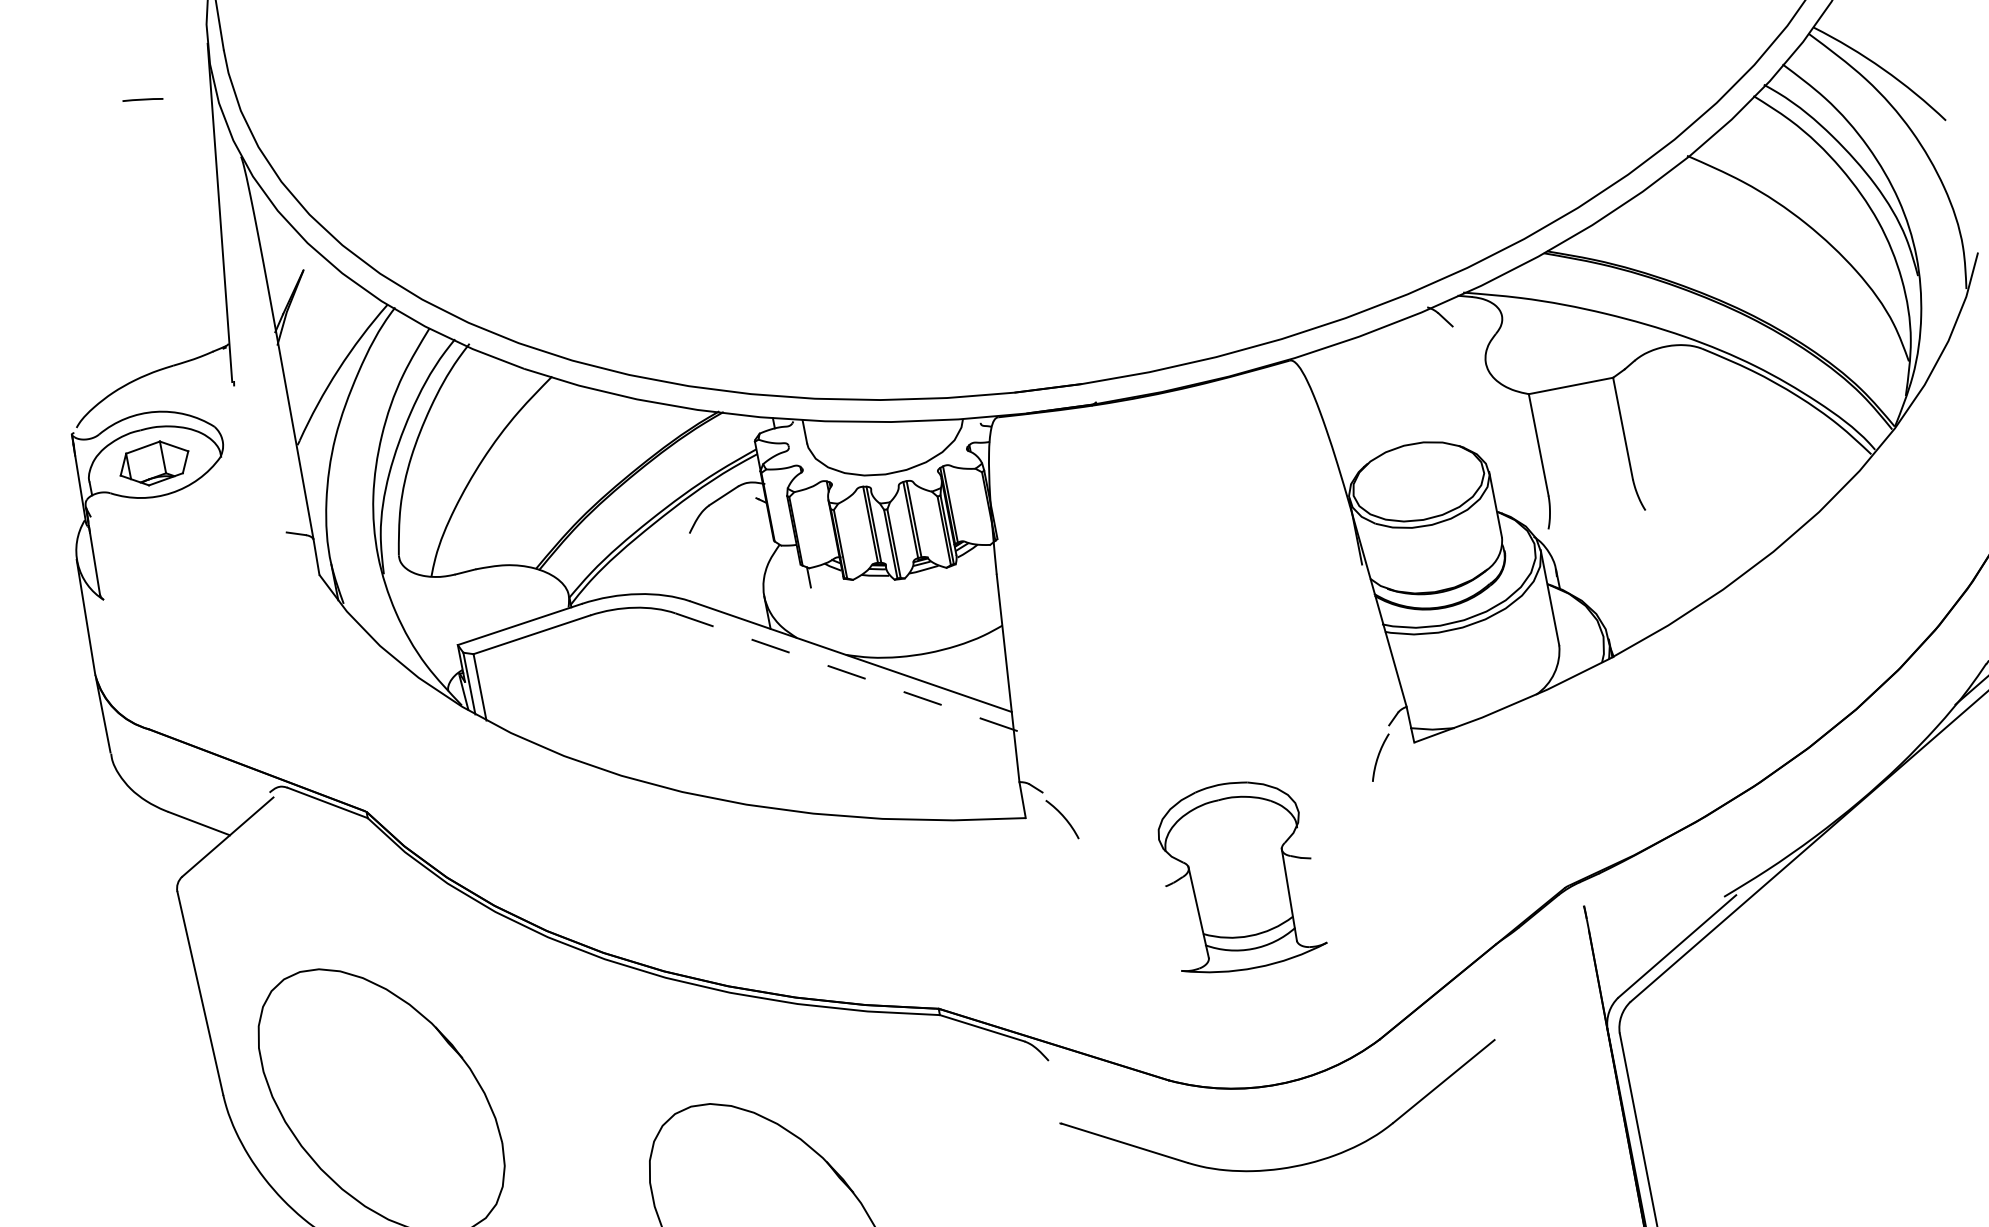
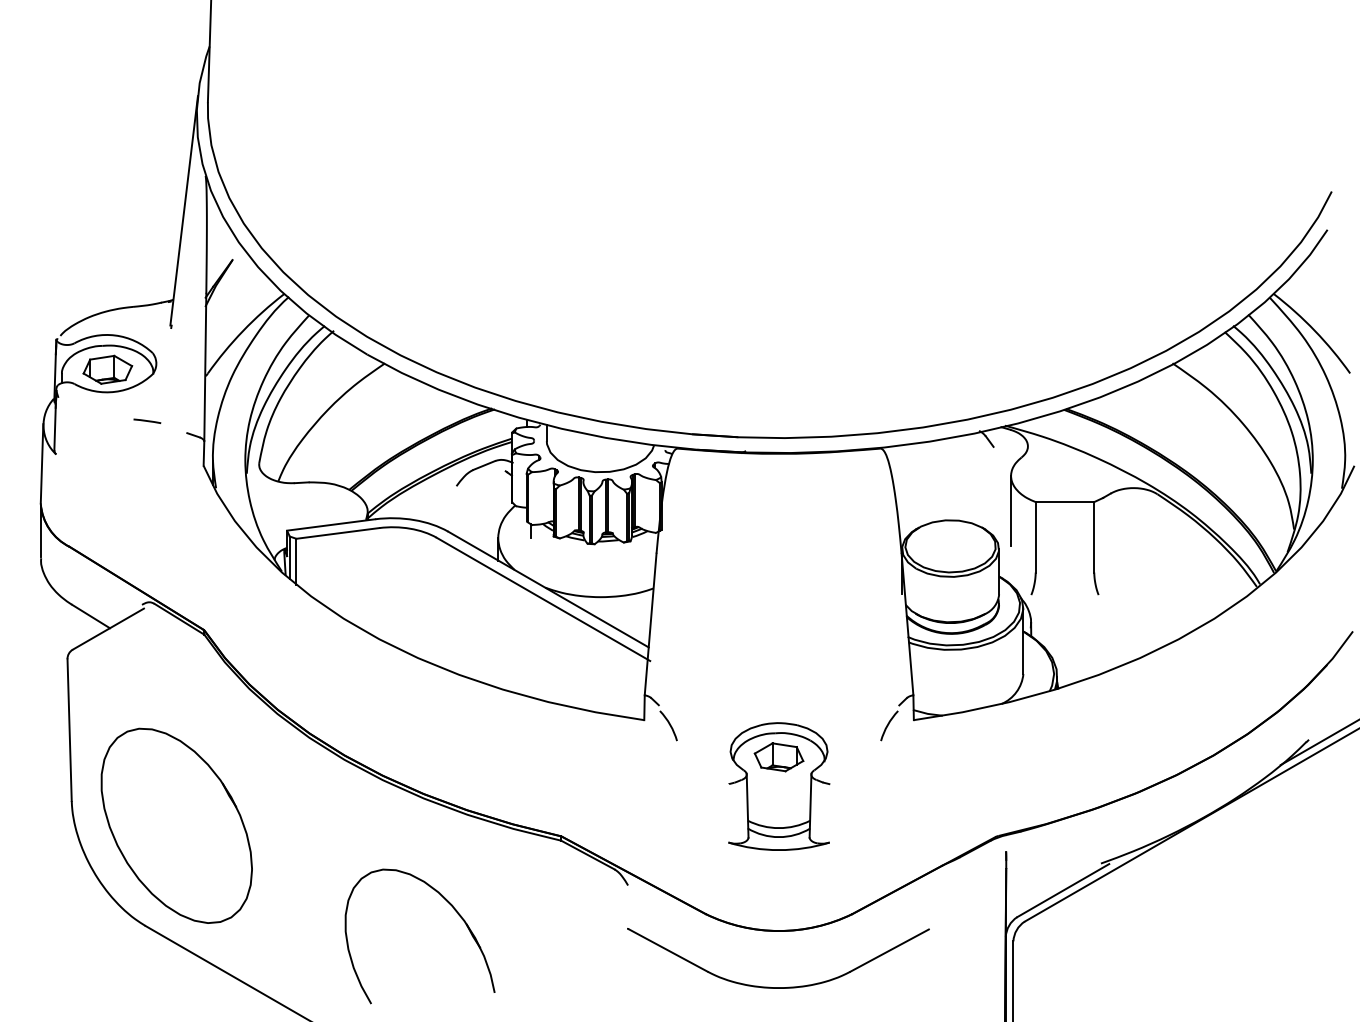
line: (142, 98) -> (147, 420), moved
line: (1496, 413) -> (1011, 510), added
line: (846, 672) -> (543, 599), dashed -> solid
part: (1229, 834) -> (778, 757), added

